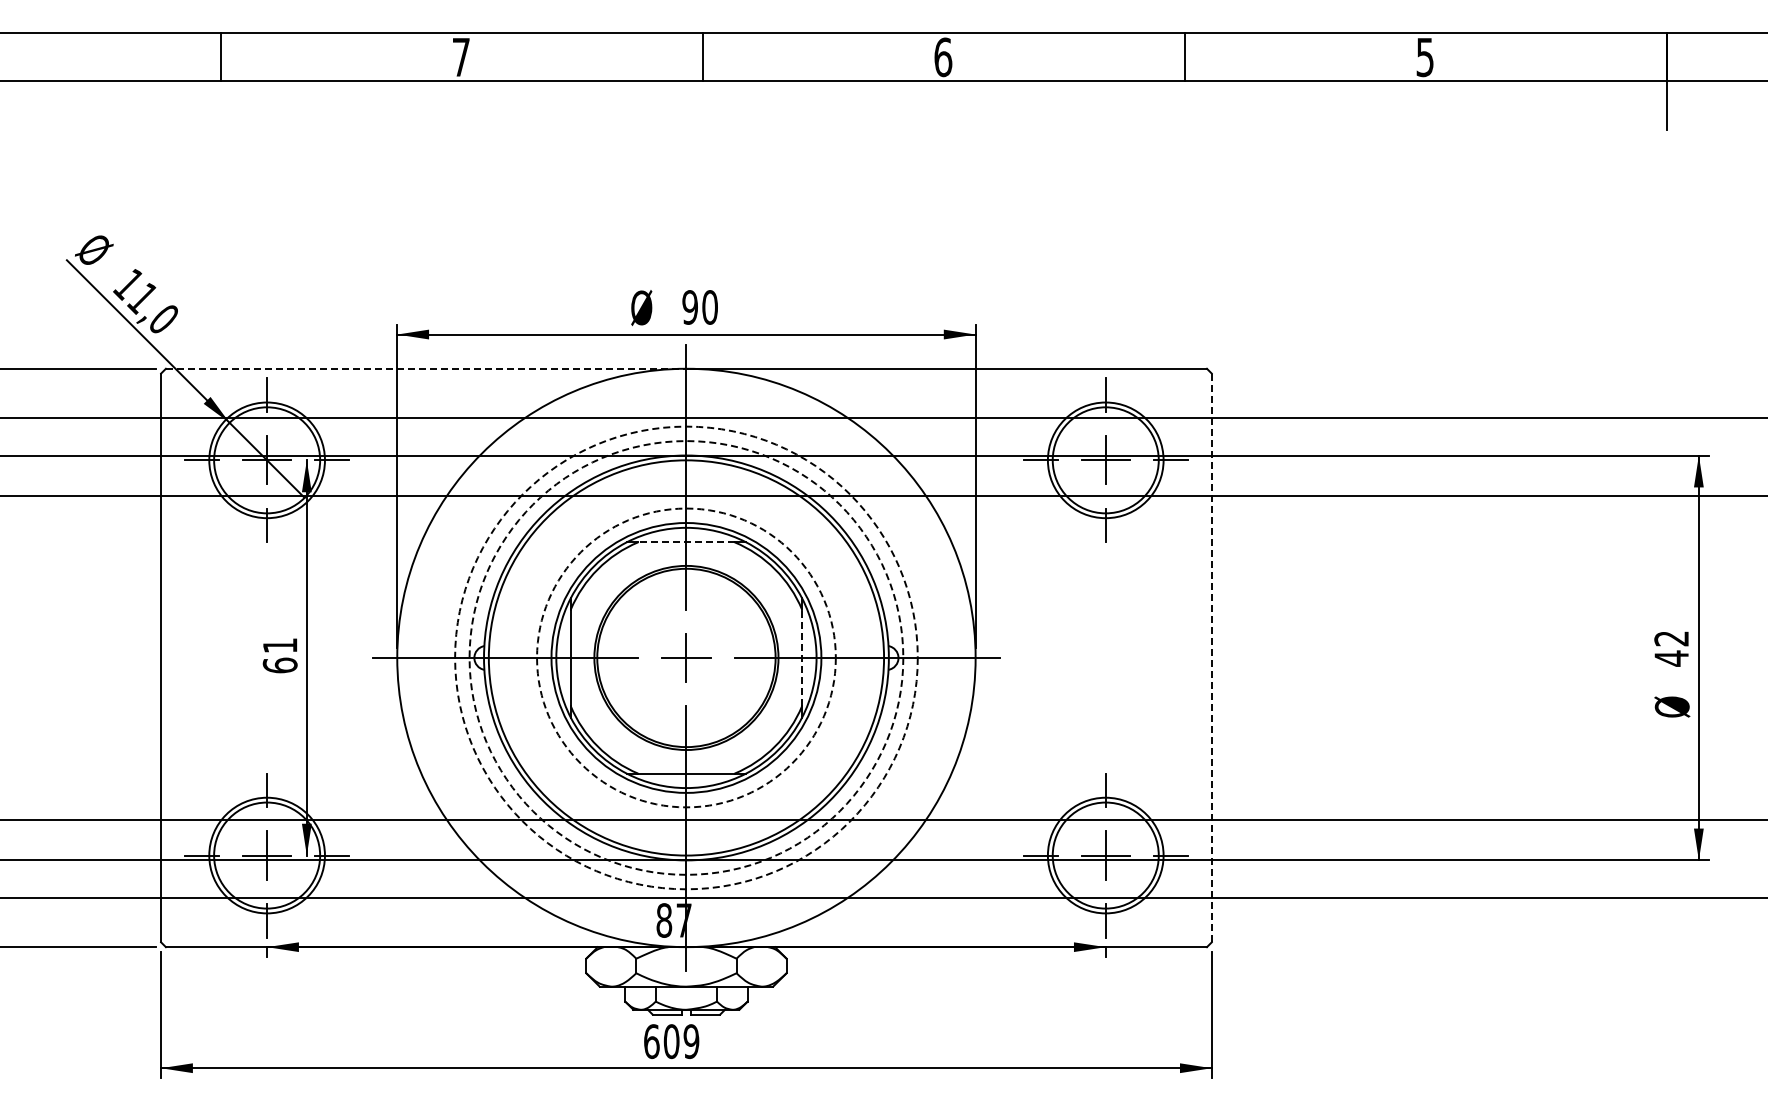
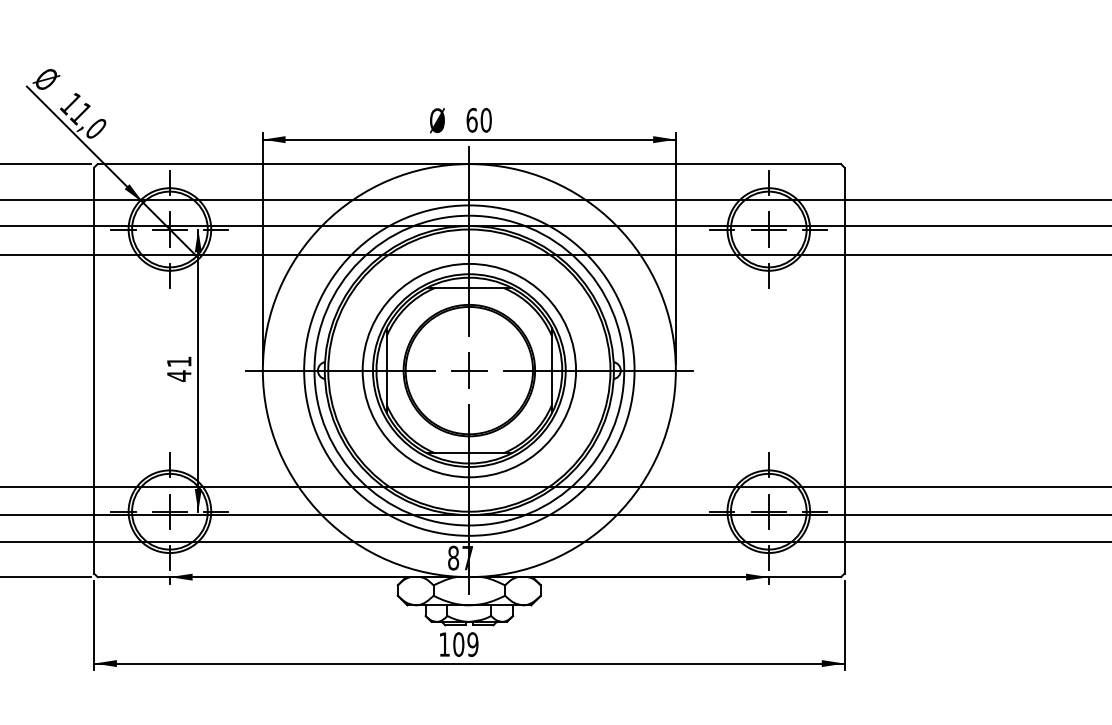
text: (690, 307) -> (472, 120), 90 -> 60
line: (426, 368) -> (283, 163), dashed -> solid
line: (685, 542) -> (468, 288), dashed -> solid
circle: (686, 657) -> (469, 370), dashed -> solid
circle: (686, 657) -> (469, 370), dashed -> solid
circle: (686, 657) -> (469, 370), dashed -> solid
line: (802, 657) -> (552, 370), dashed -> solid
line: (1211, 658) -> (844, 371), dashed -> solid
text: (279, 665) -> (178, 376), 61 -> 41
text: (651, 1041) -> (444, 644), 609 -> 109

